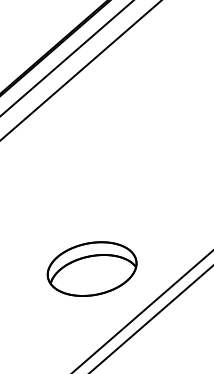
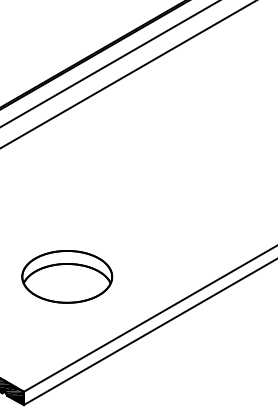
part: (92, 268) -> (67, 276), moved

